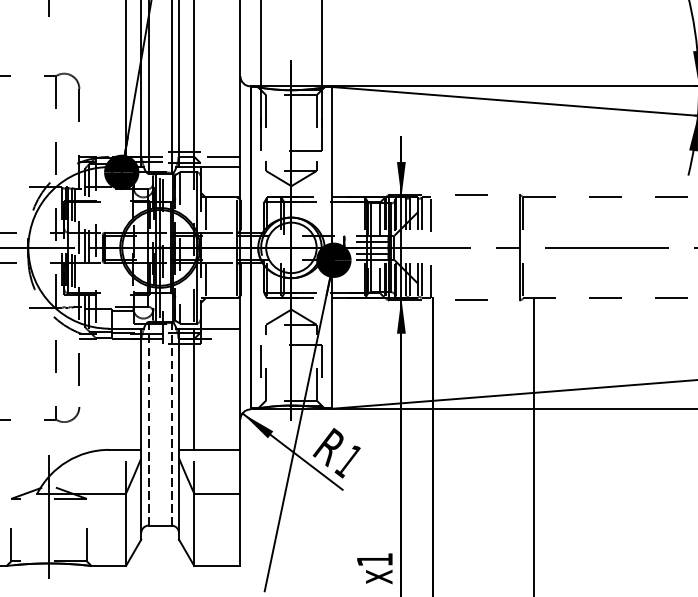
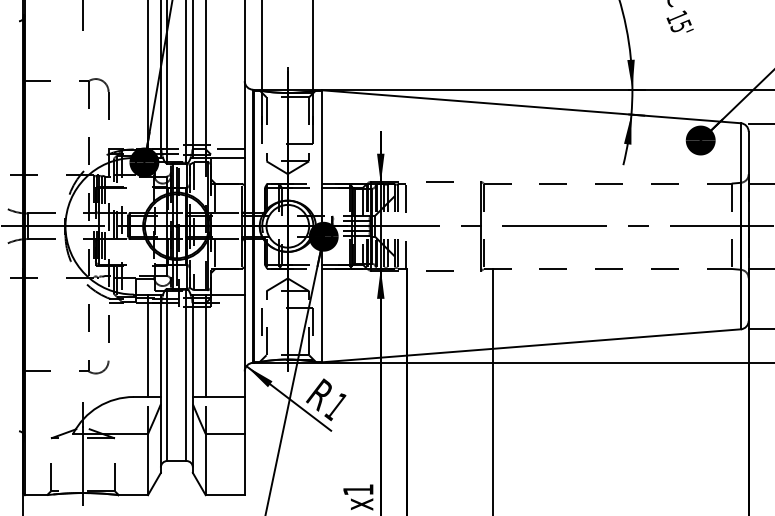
line: (126, 388) -> (148, 345), added
line: (149, 424) -> (167, 375), dashed -> solid
line: (171, 424) -> (186, 375), dashed -> solid

